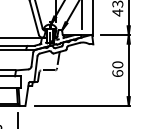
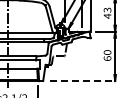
line: (83, 106) -> (83, 81), solid -> dashed

